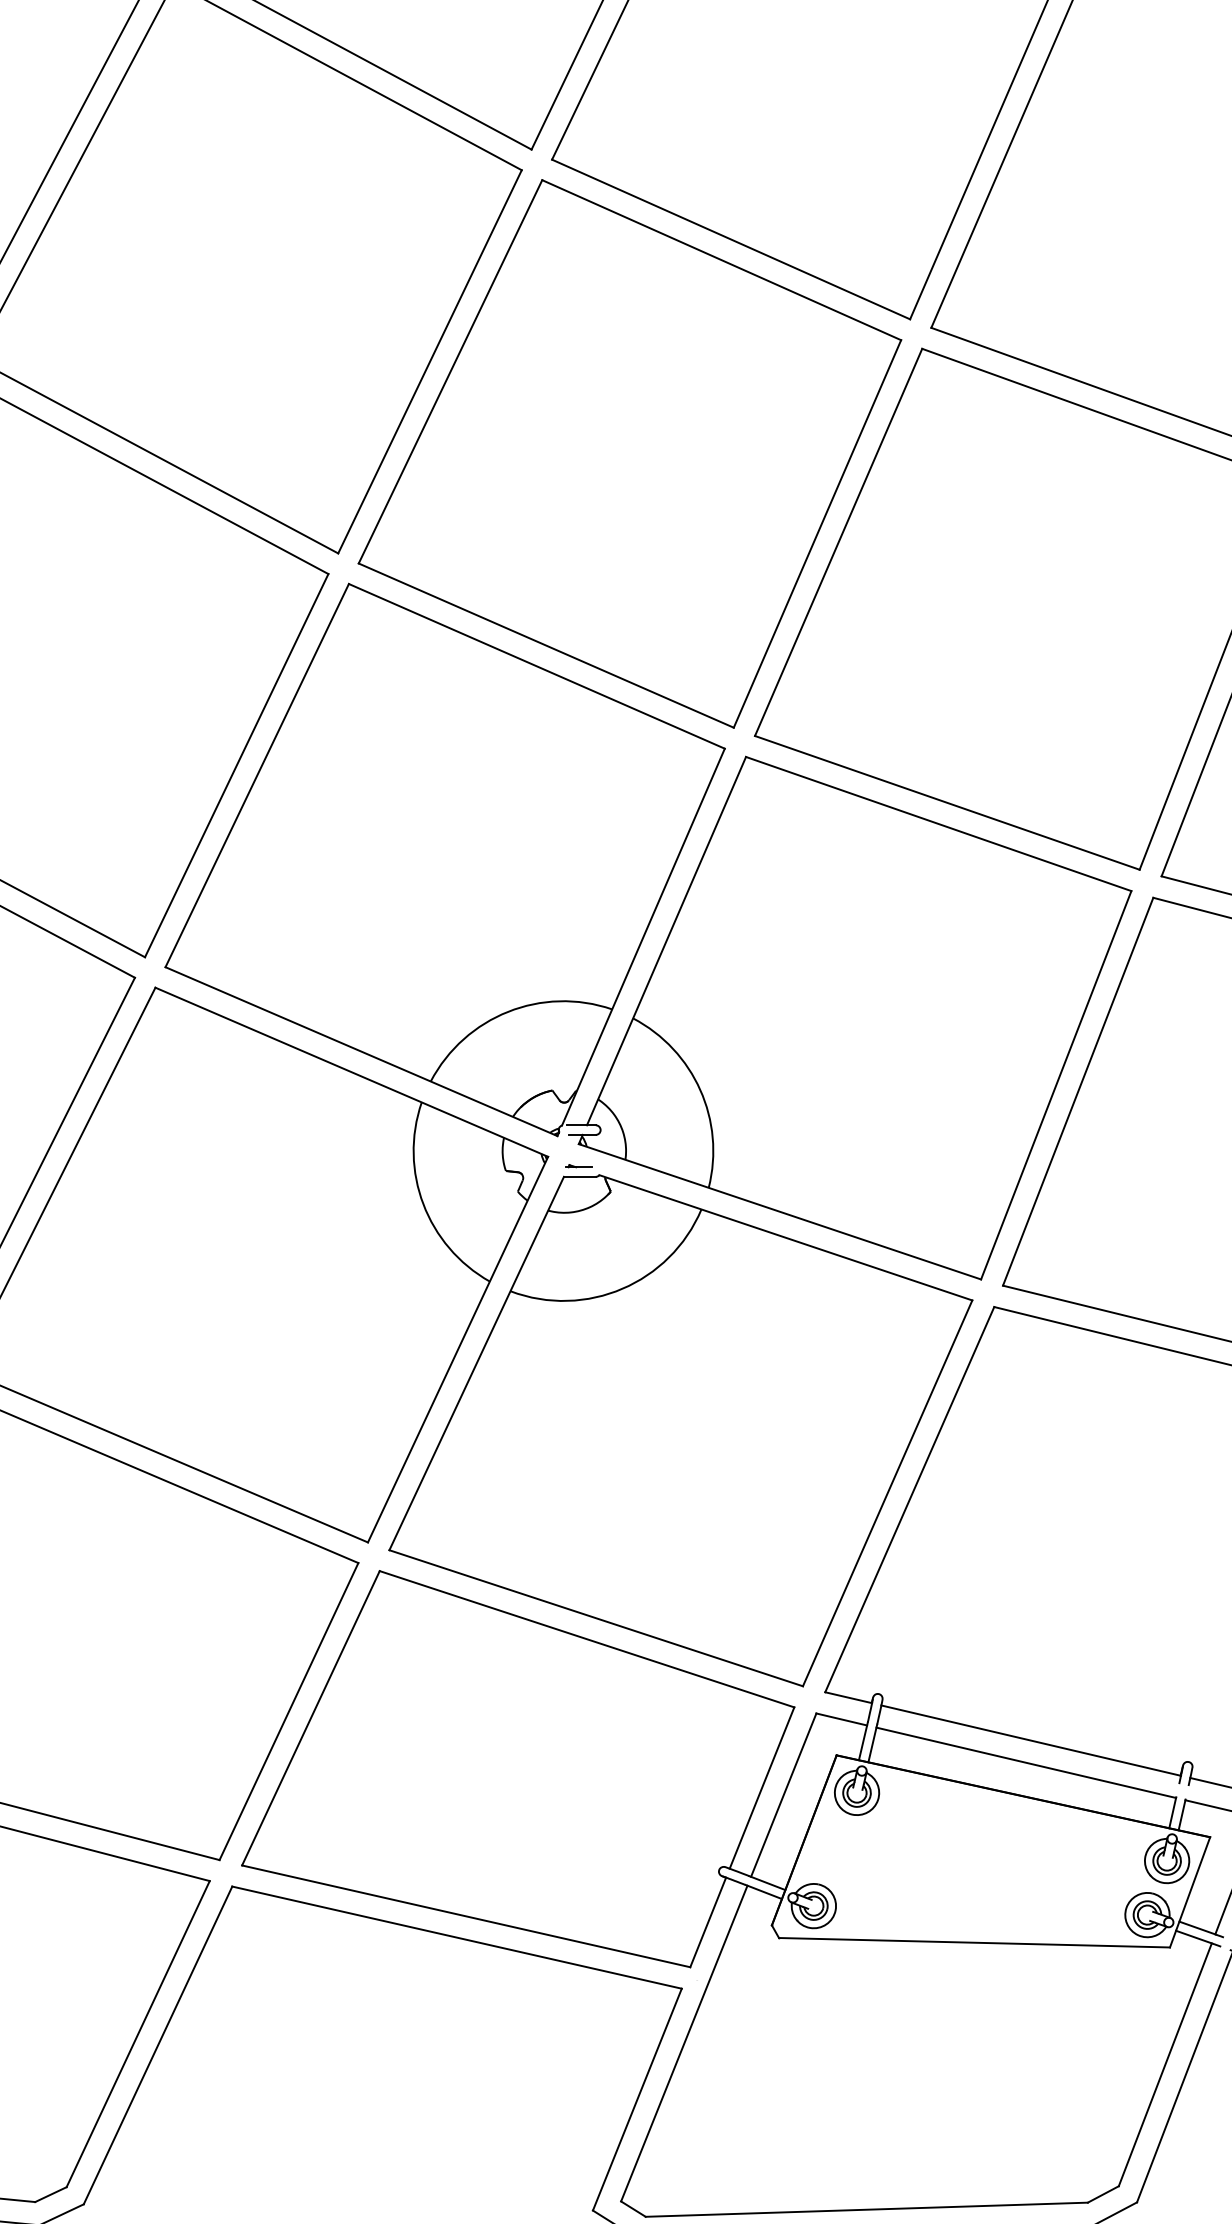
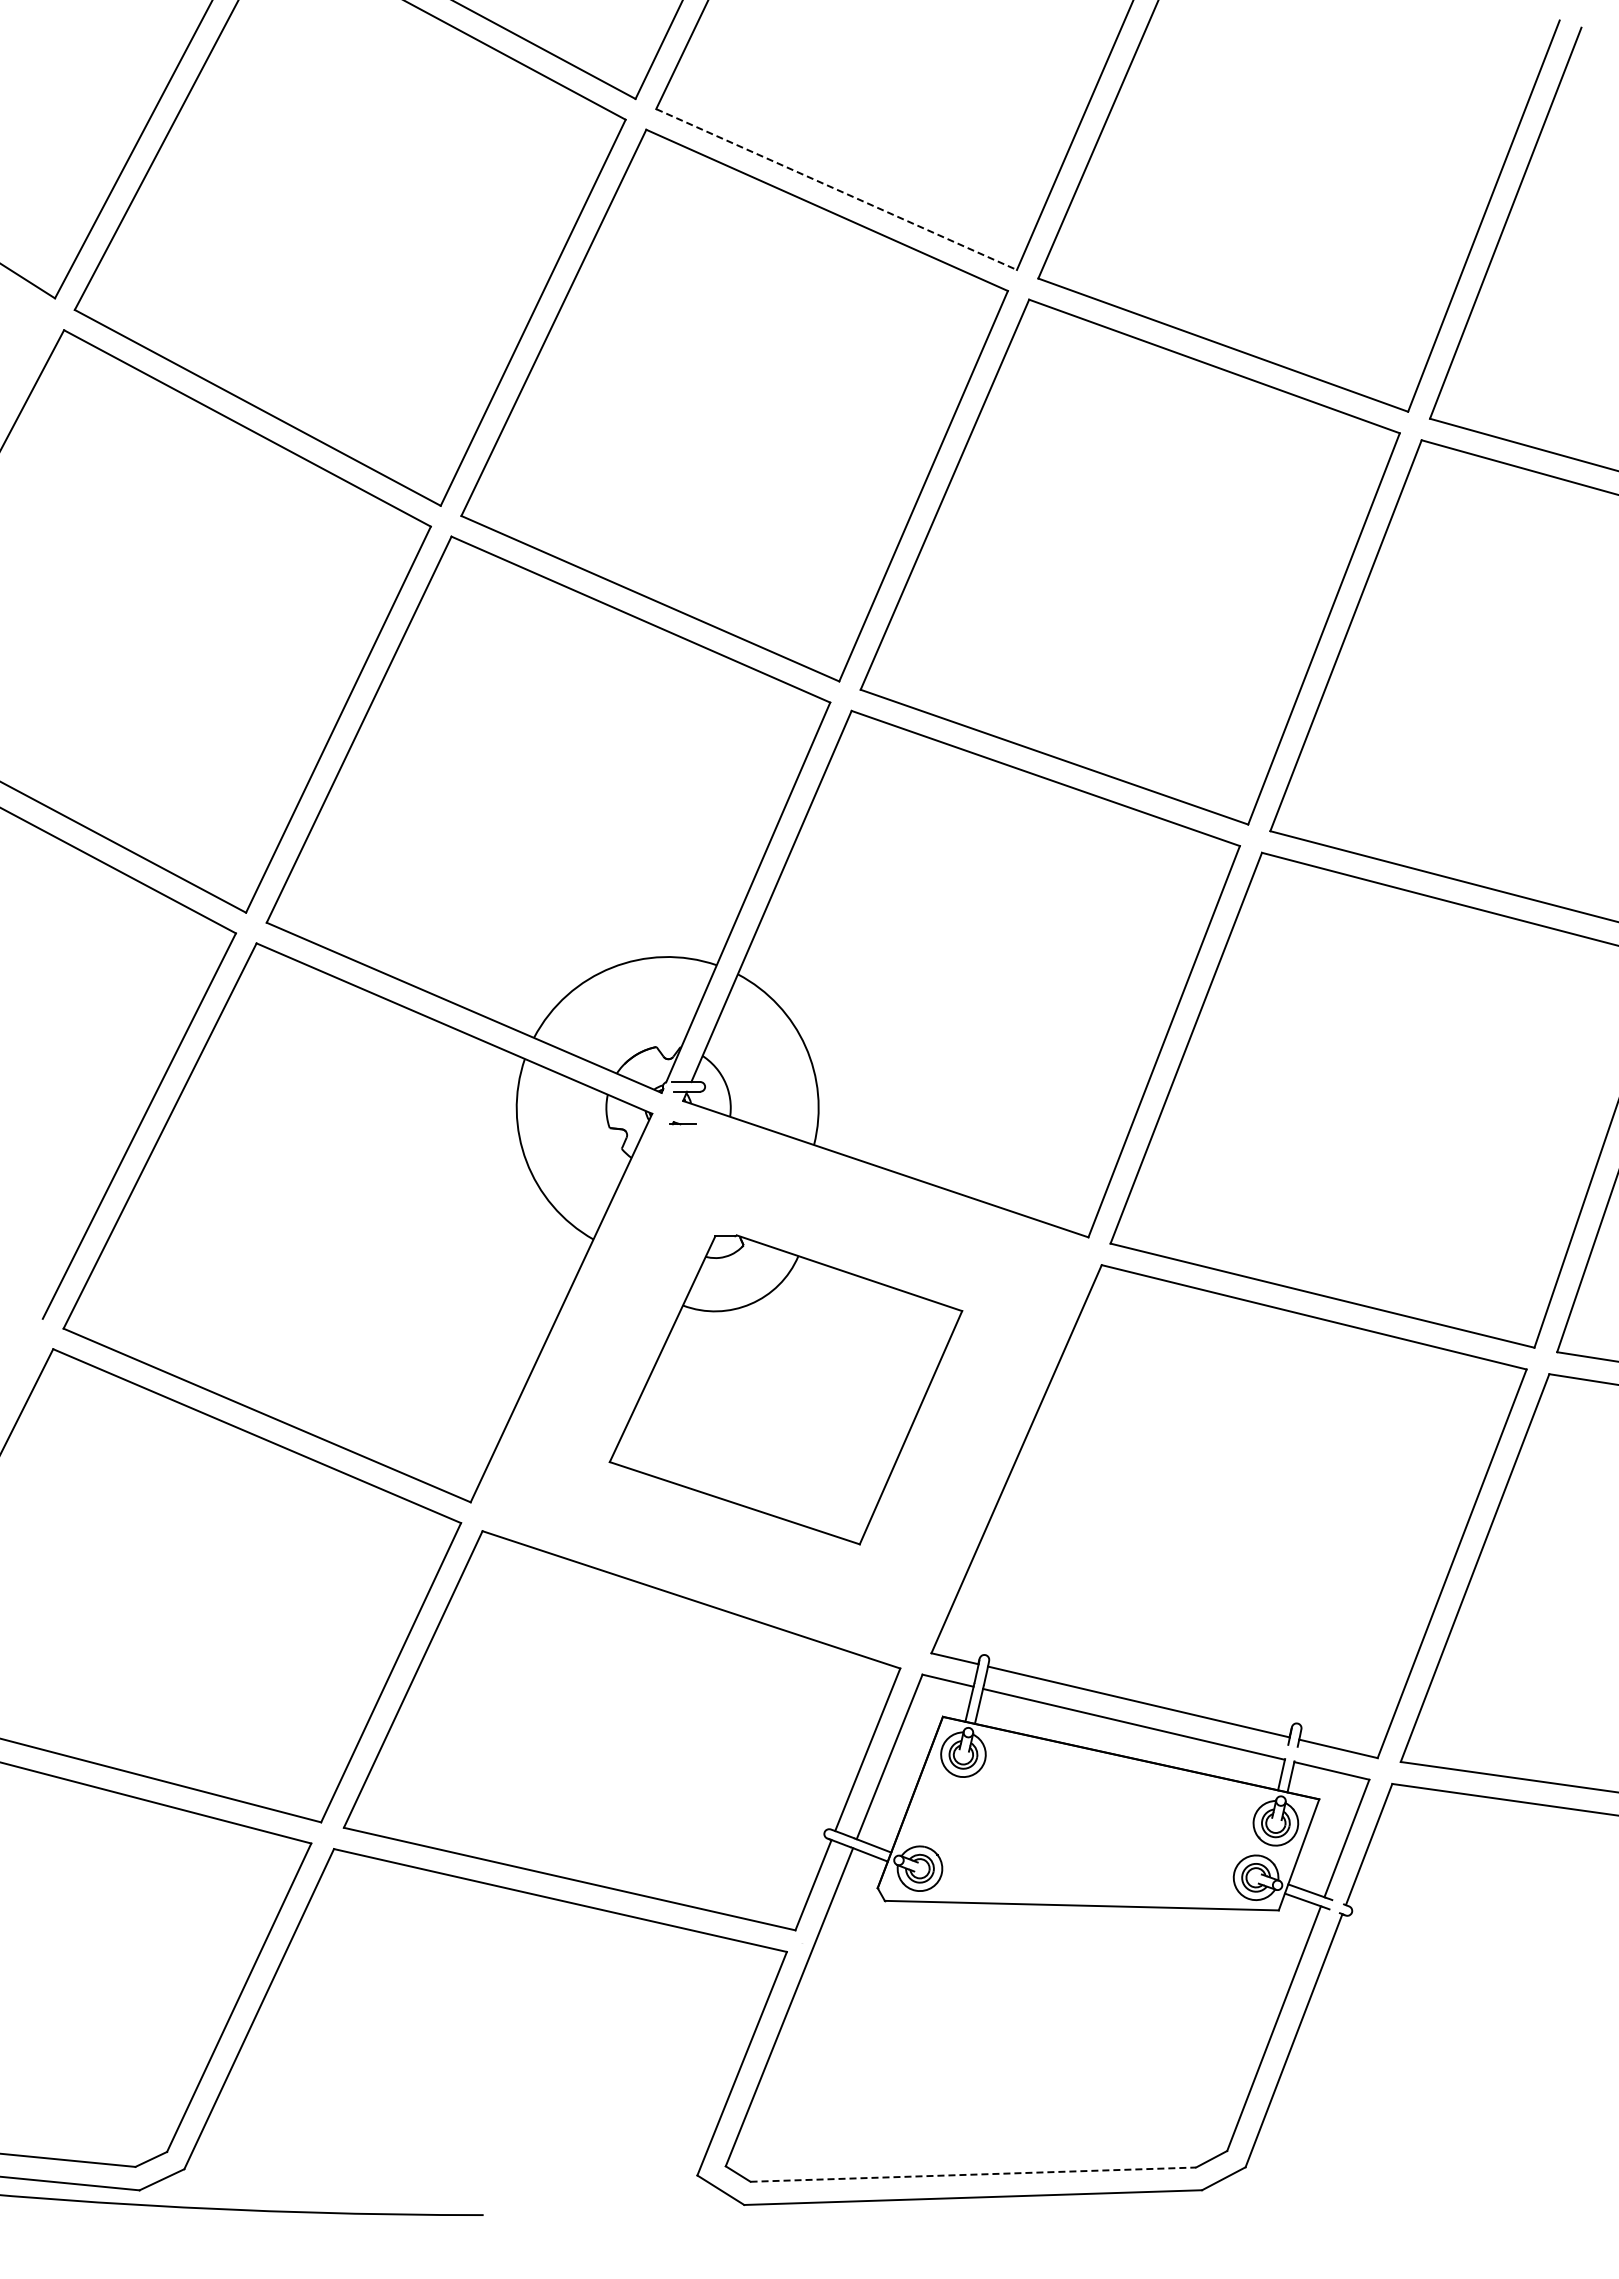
line: (732, 239) -> (837, 189), solid -> dashed
part: (680, 1430) -> (785, 1389), size x0.6
line: (866, 2209) -> (973, 2174), solid -> dashed

